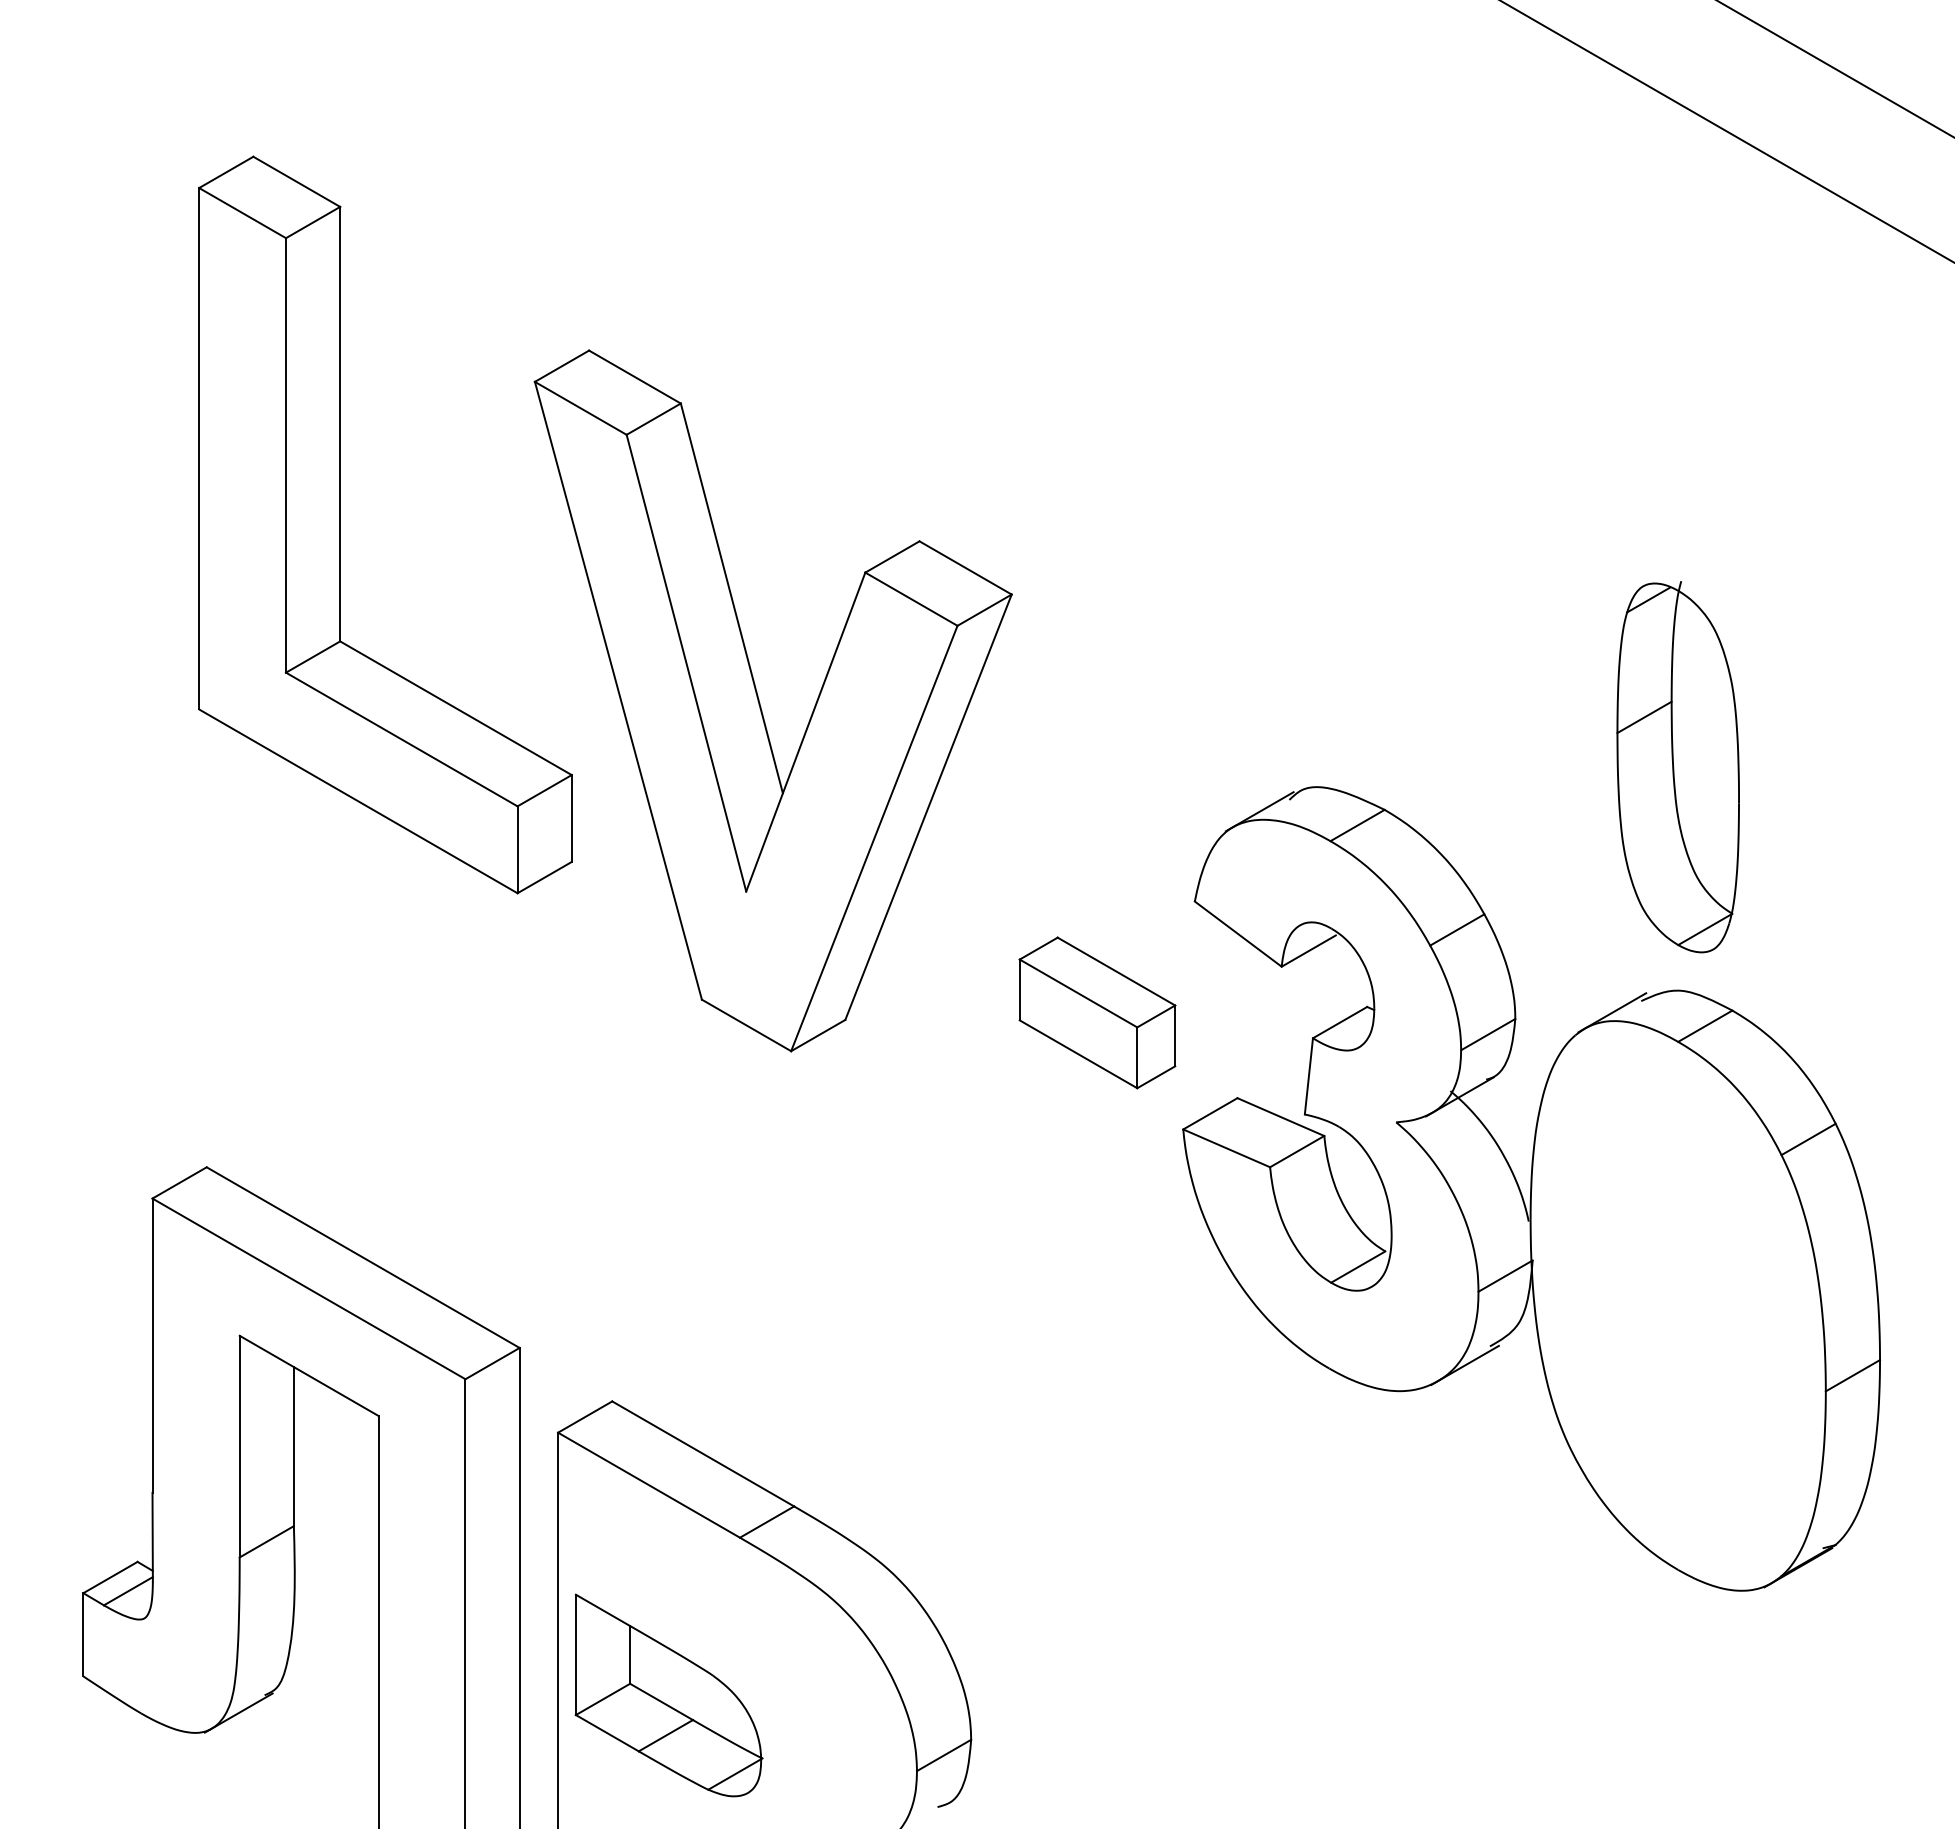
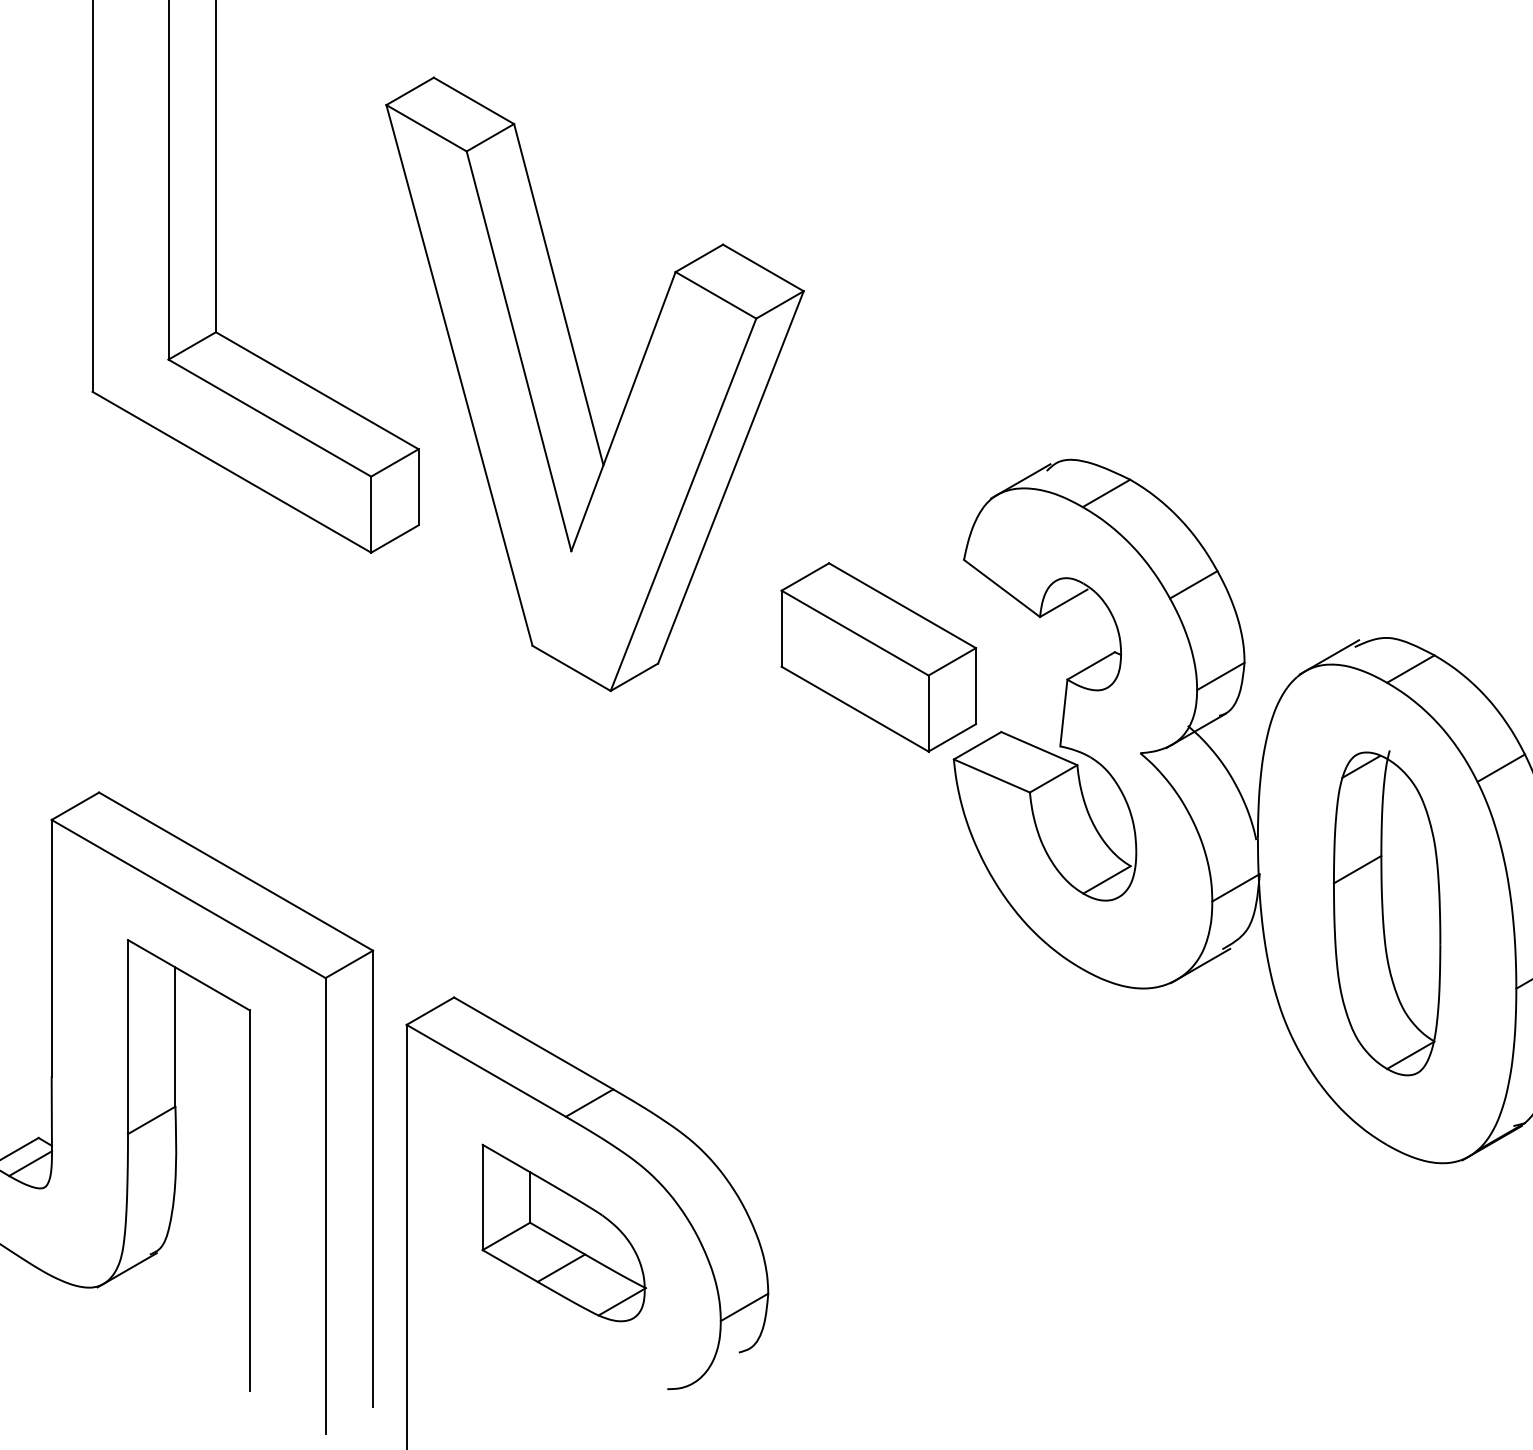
part: (1677, 767) -> (1386, 913), moved
part: (1097, 1012) -> (878, 657), size x1.43
part: (668, 1695) -> (563, 1233), moved

